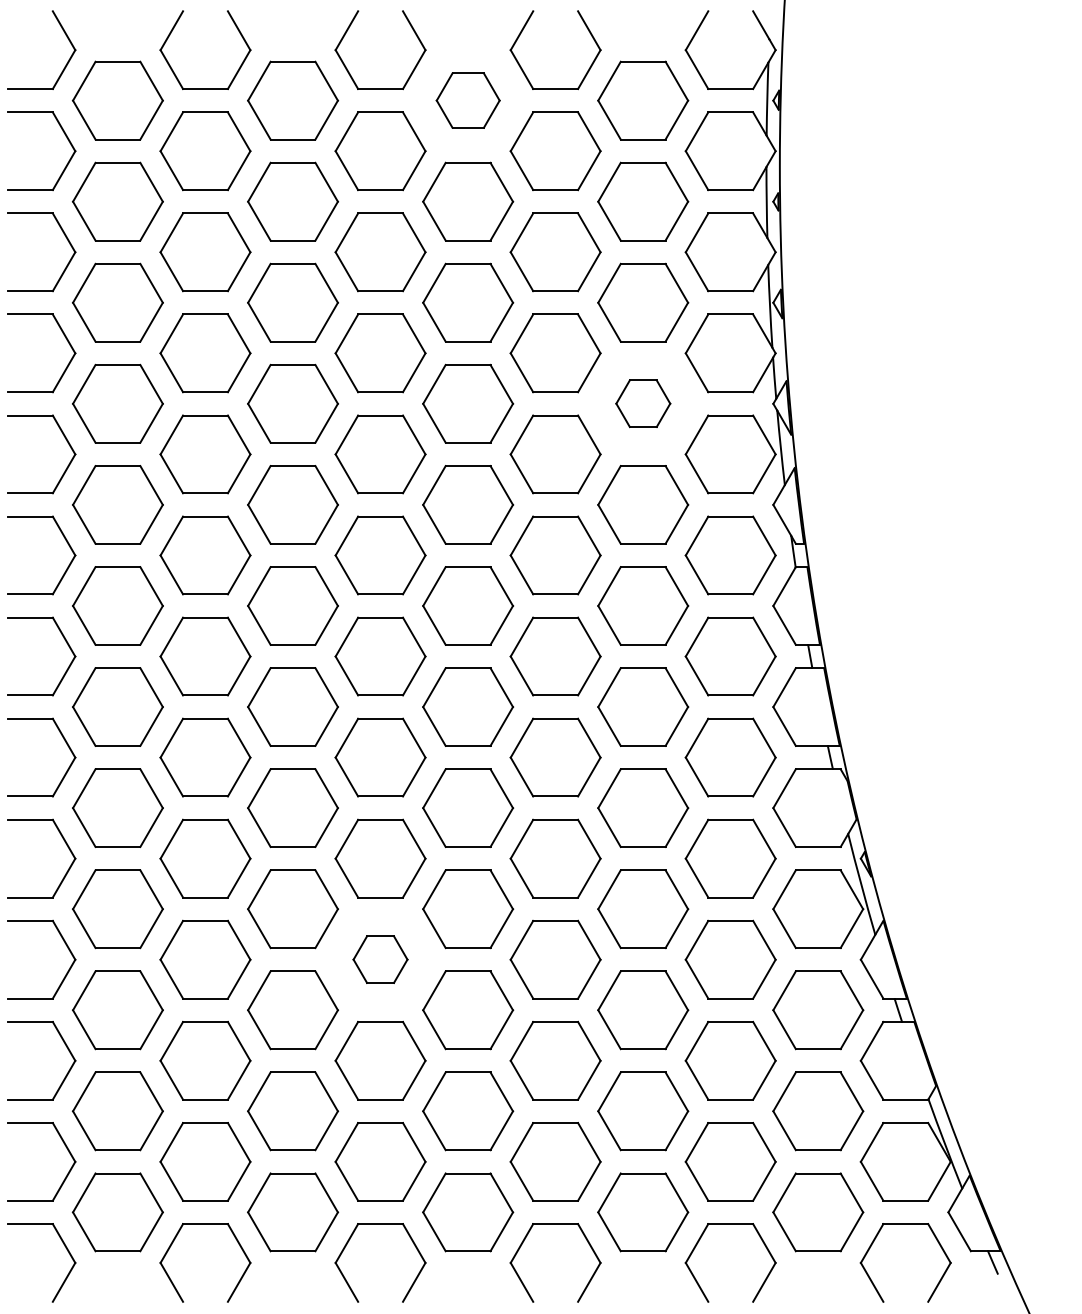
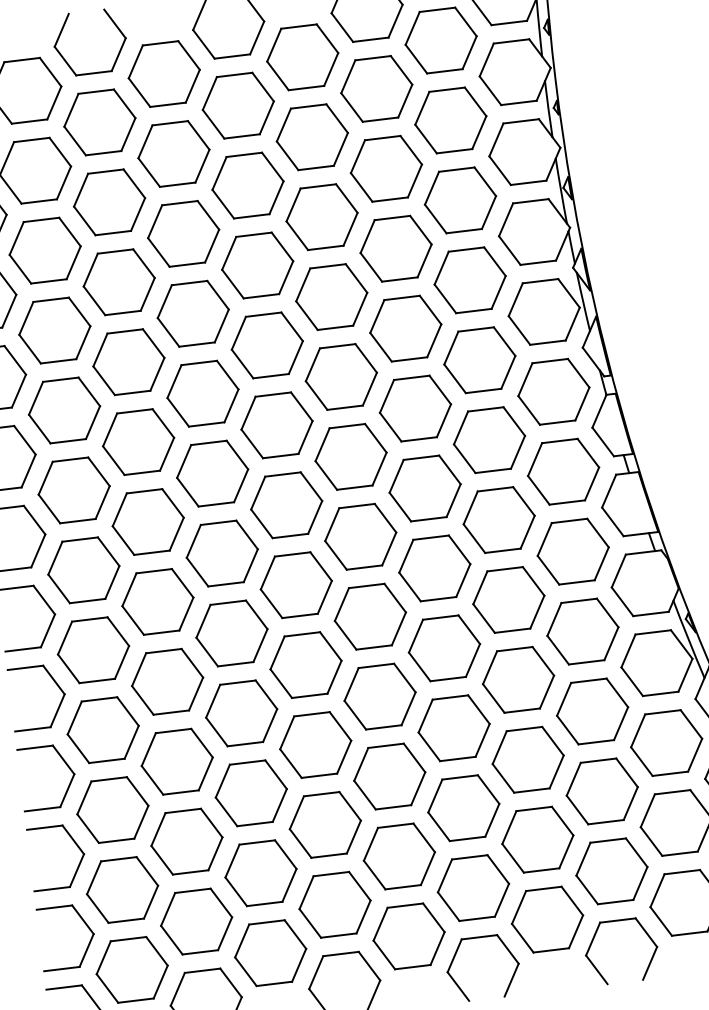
part: (468, 100) -> (303, 57), size x1.43
part: (643, 403) -> (470, 280), size x1.67
part: (380, 959) -> (315, 744), size x1.67

